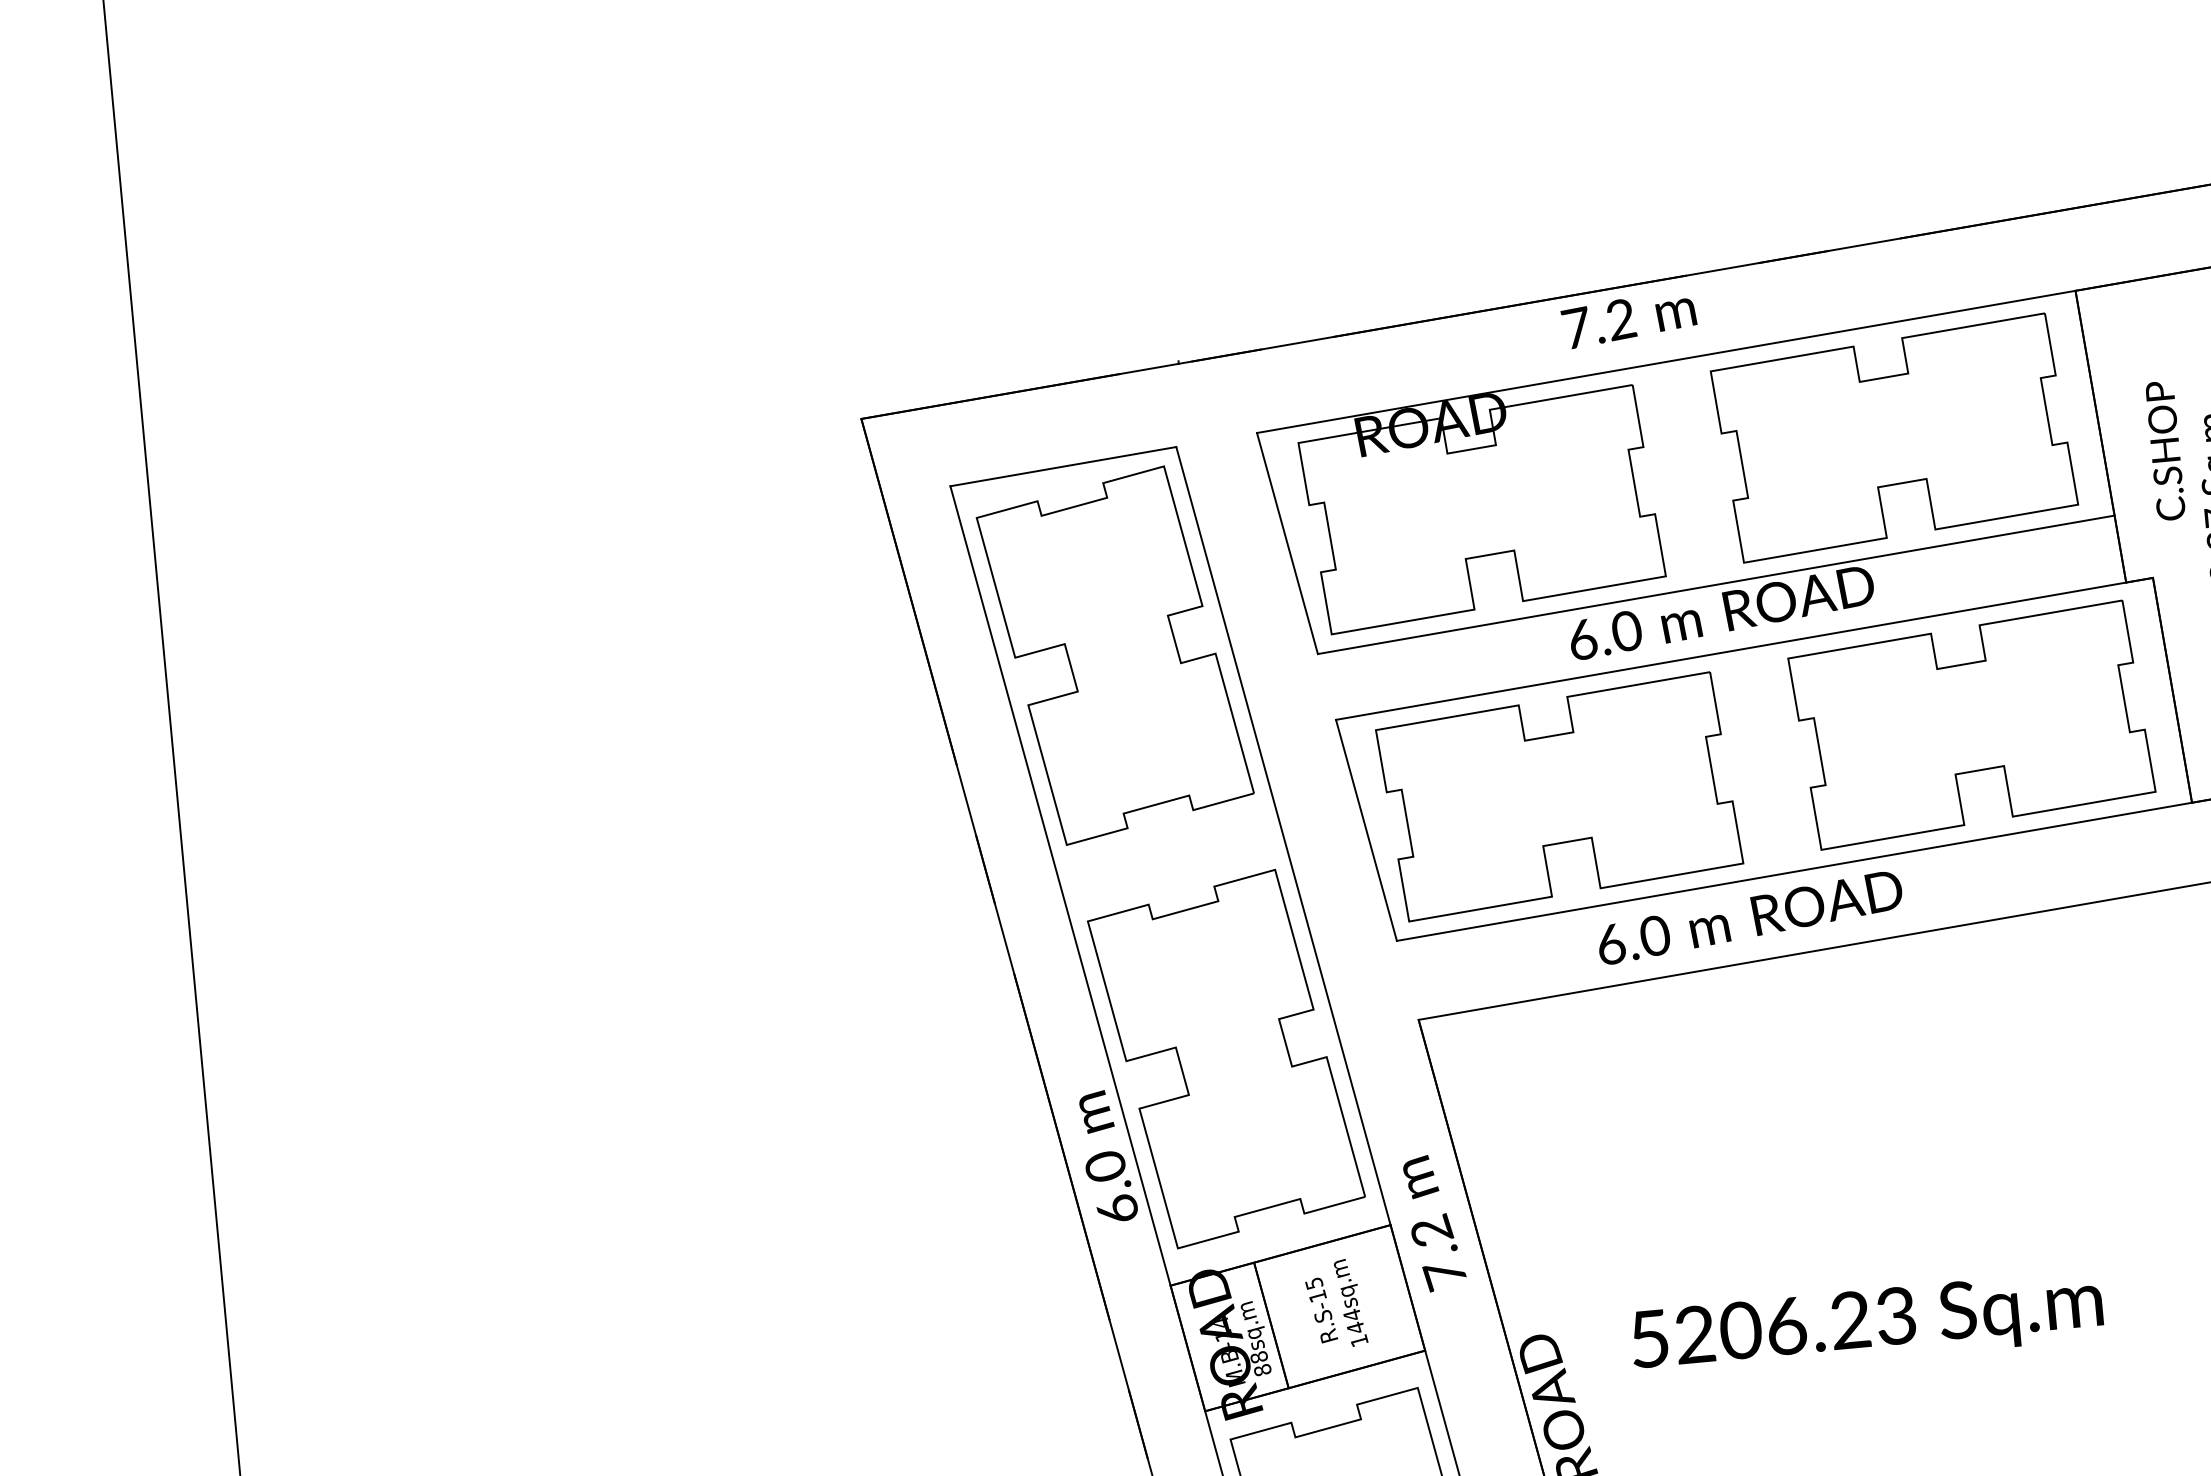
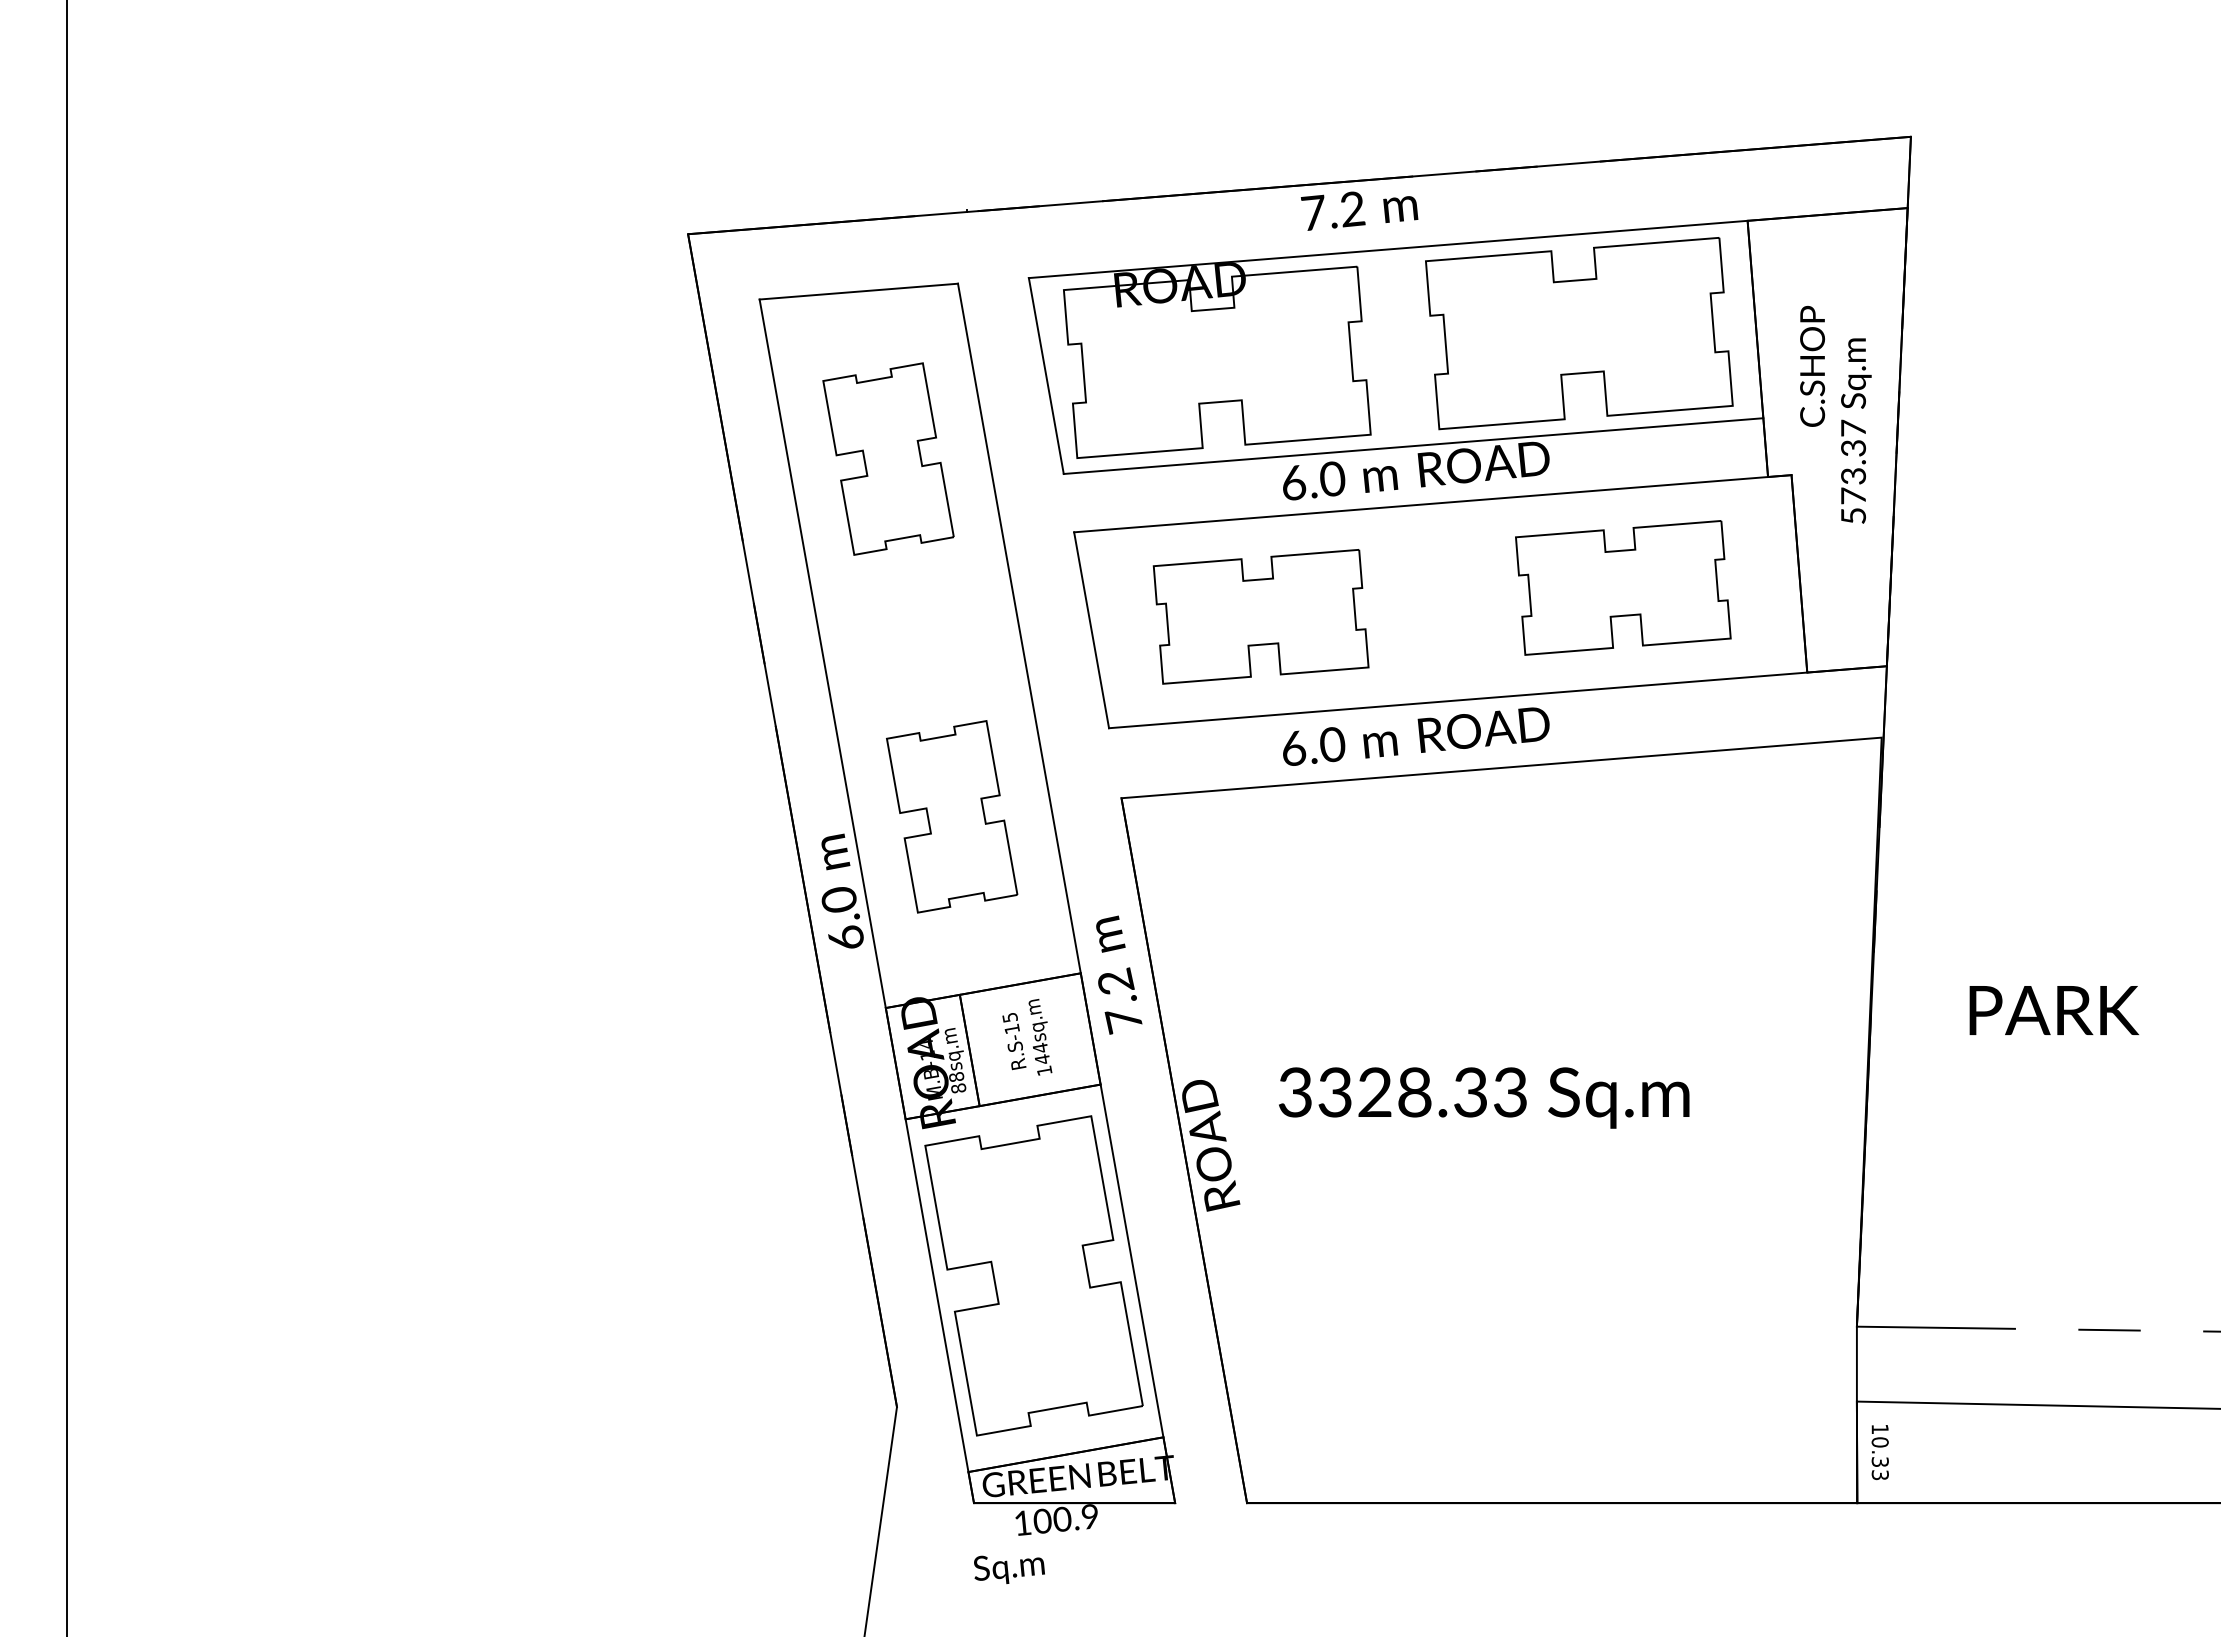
part: (1115, 654) -> (888, 458), size x0.6
part: (1972, 724) -> (1623, 587), size x0.7
part: (1558, 796) -> (1260, 616), size x0.7
part: (1225, 1058) -> (951, 816), size x0.6
text: (1749, 1329) -> (1382, 1092), 5206.23 -> 3328.33

